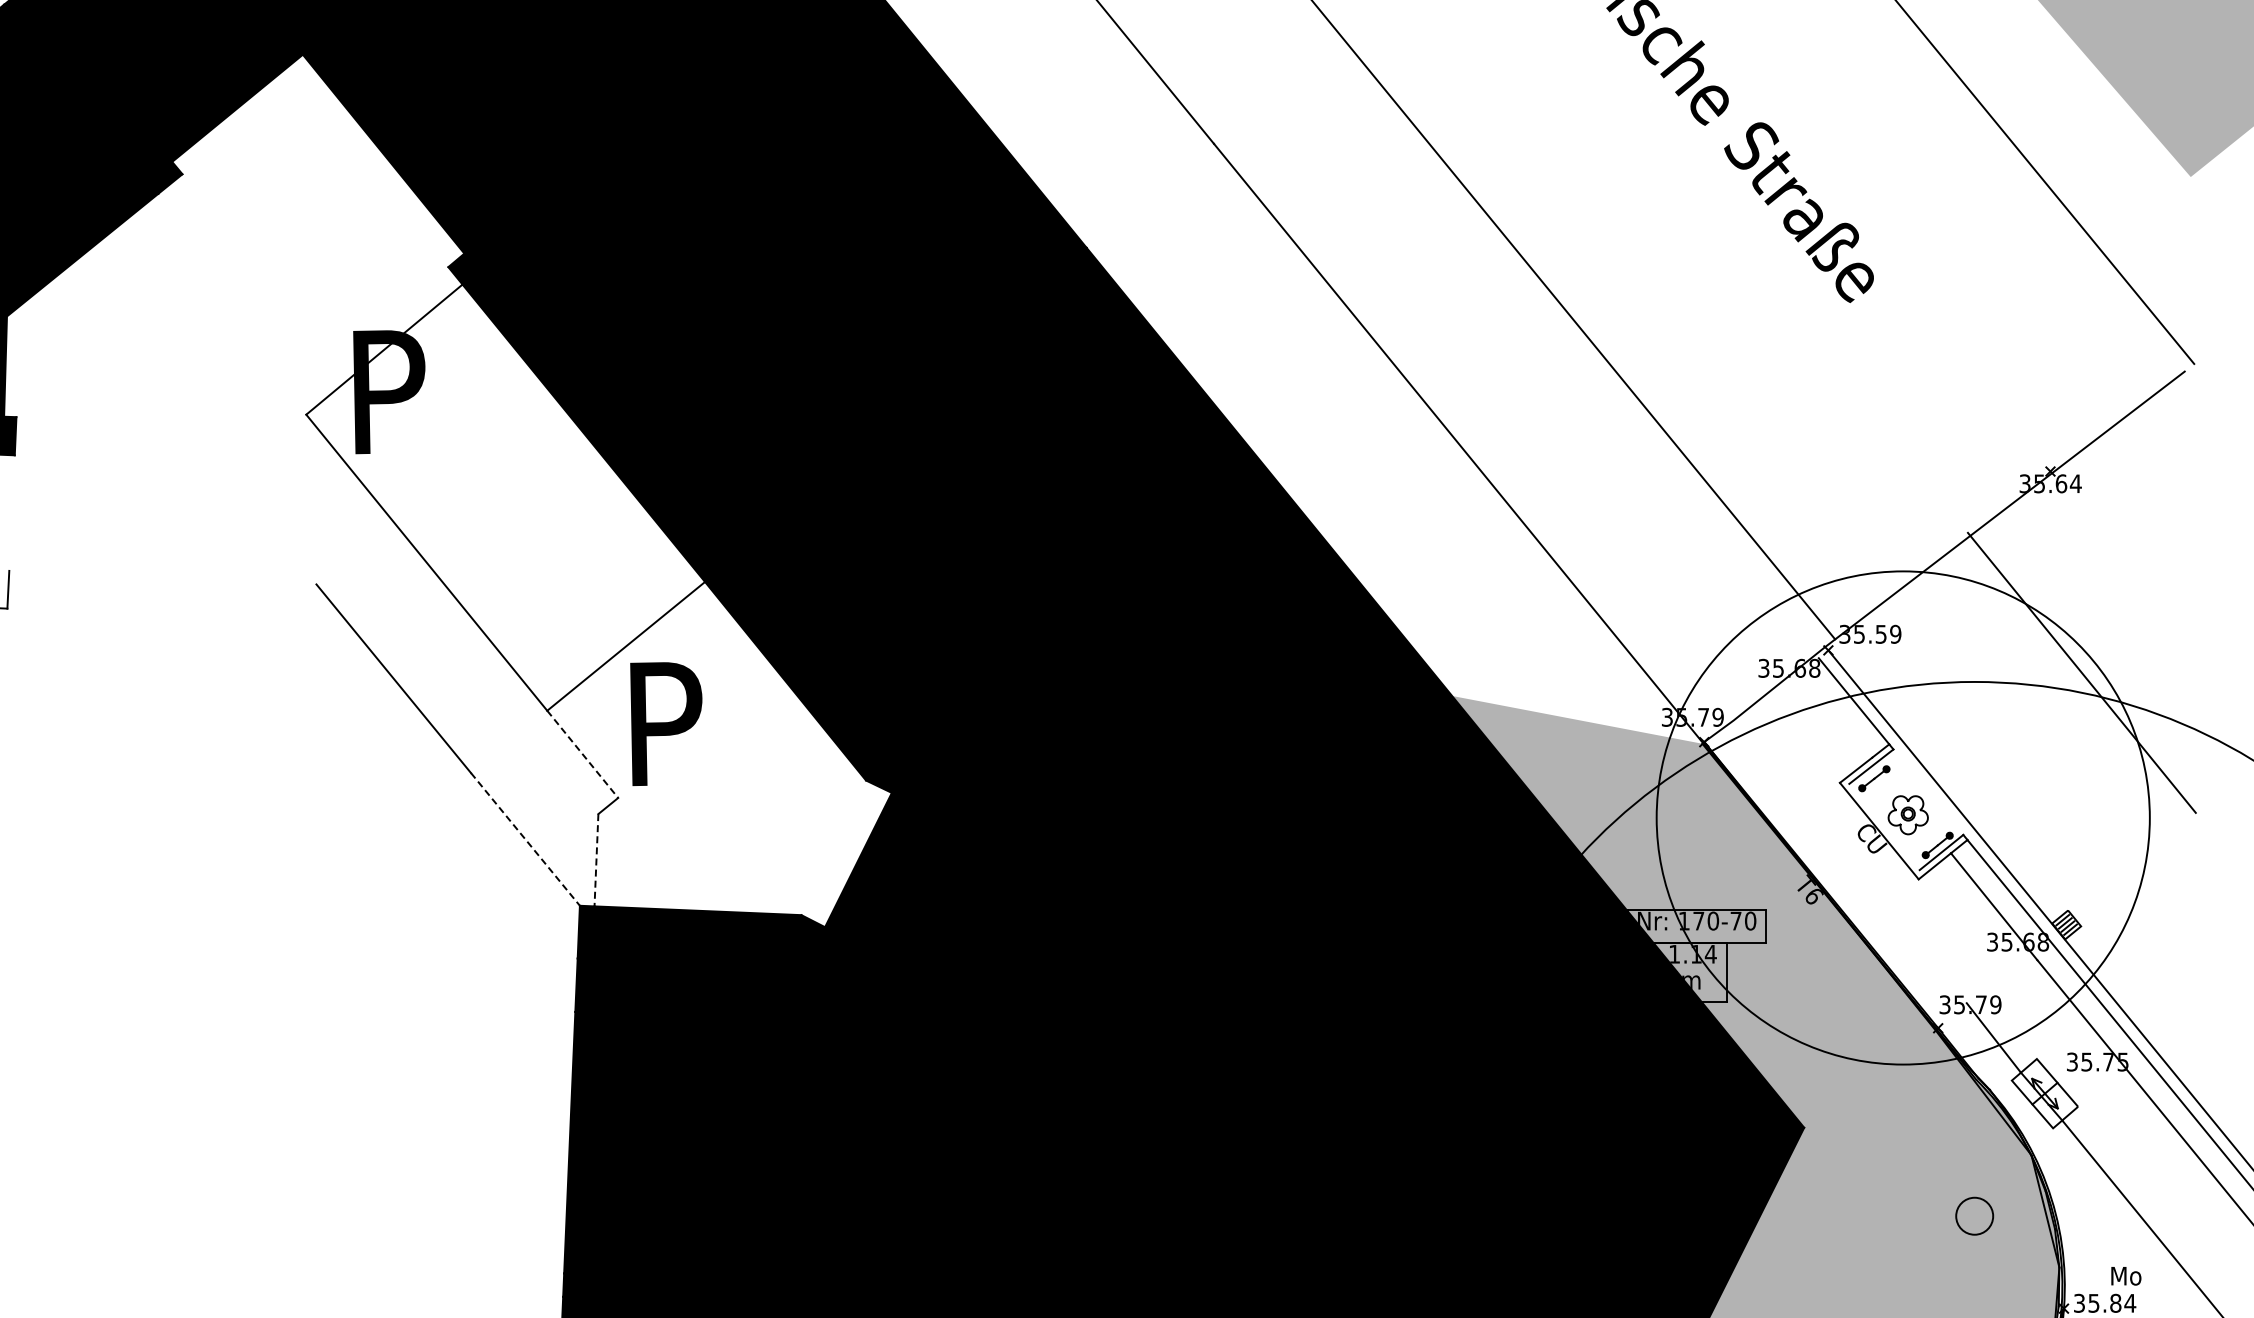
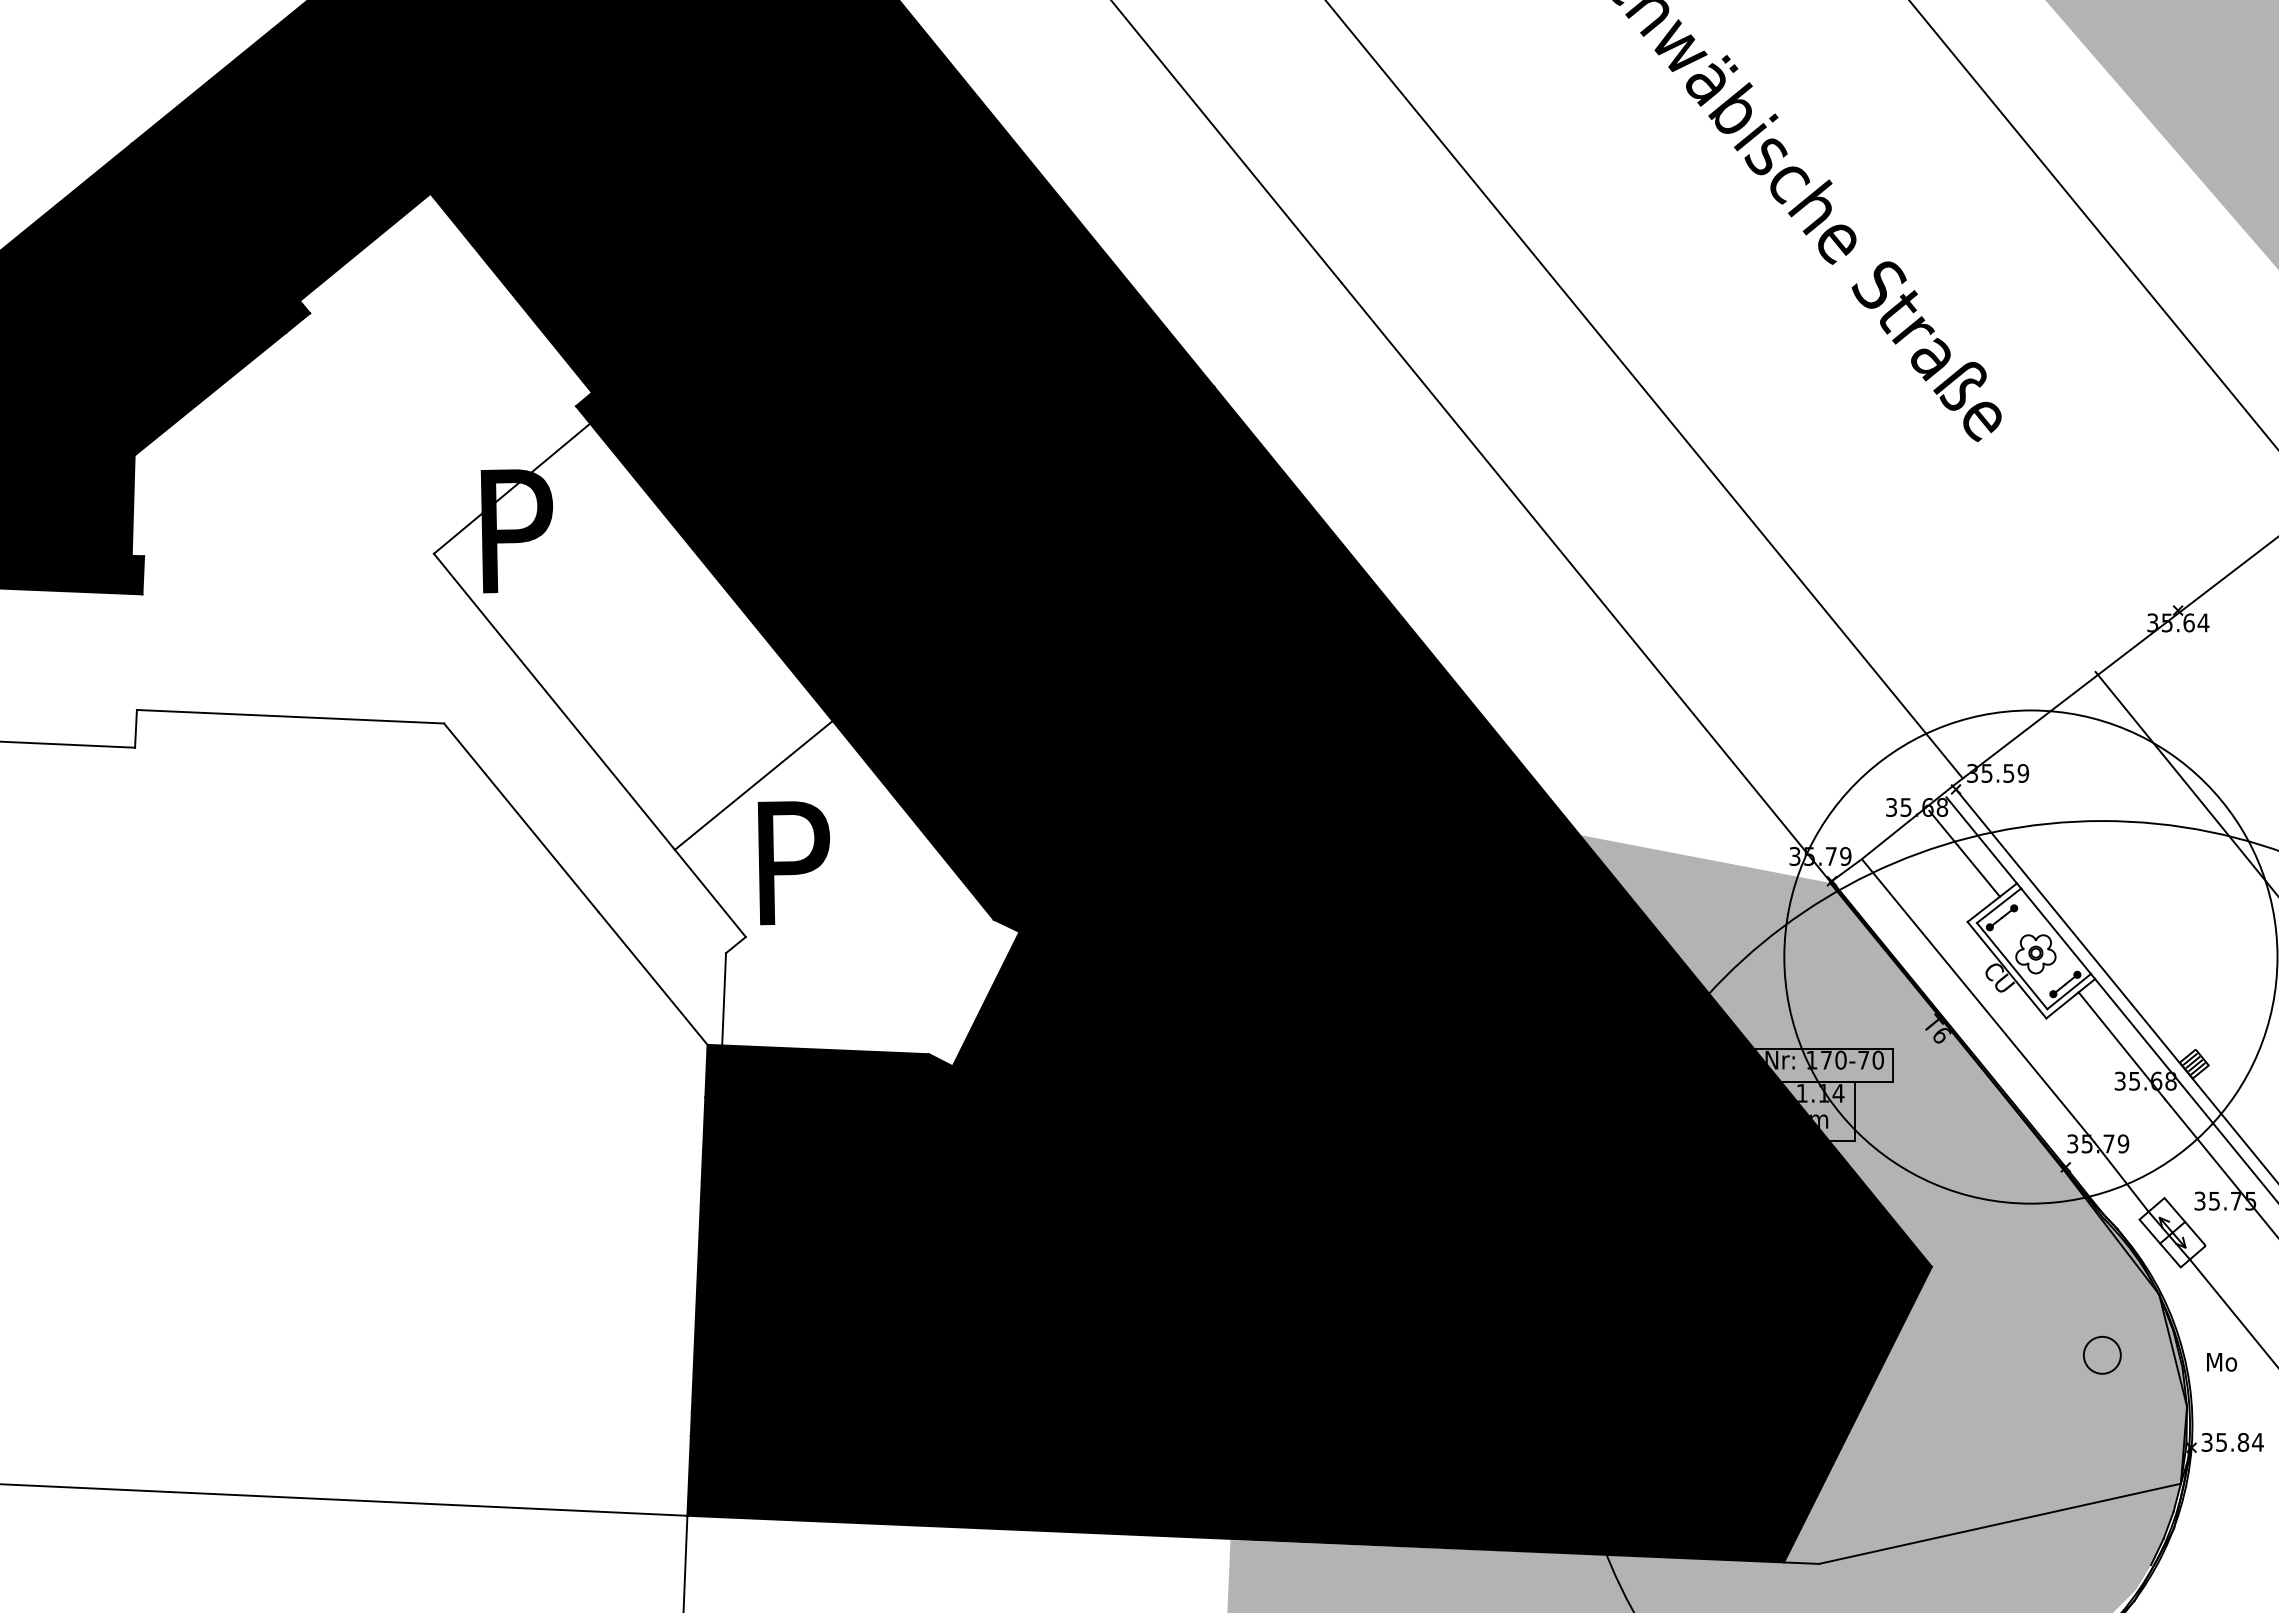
line: (162, 577) -> (290, 716), added
line: (1836, 714) -> (1964, 853), added
line: (582, 754) -> (710, 893), dashed -> solid
line: (1928, 792) -> (2056, 931), added
line: (1883, 827) -> (2011, 966), added
line: (525, 839) -> (653, 978), dashed -> solid
line: (596, 860) -> (724, 999), dashed -> solid
line: (1850, 862) -> (1978, 1001), added
text: (2126, 1276) -> (2222, 1362), moved

